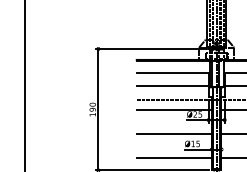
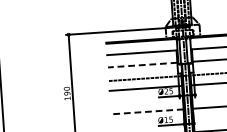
line: (172, 85) -> (142, 65), solid -> dashed
line: (174, 134) -> (147, 112), solid -> dashed

